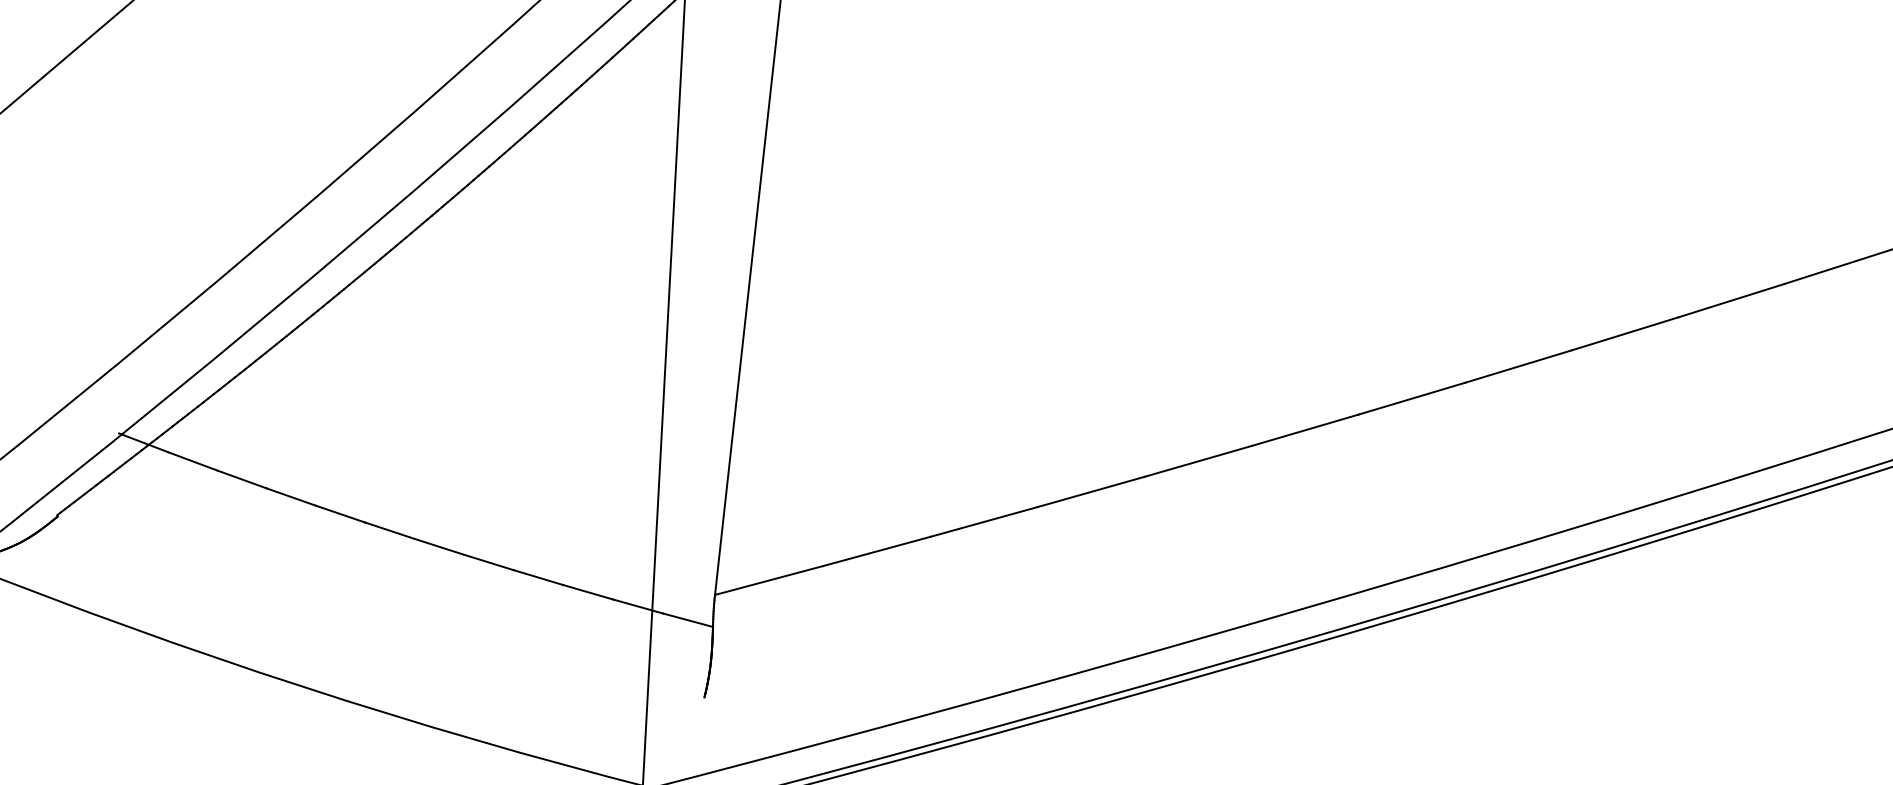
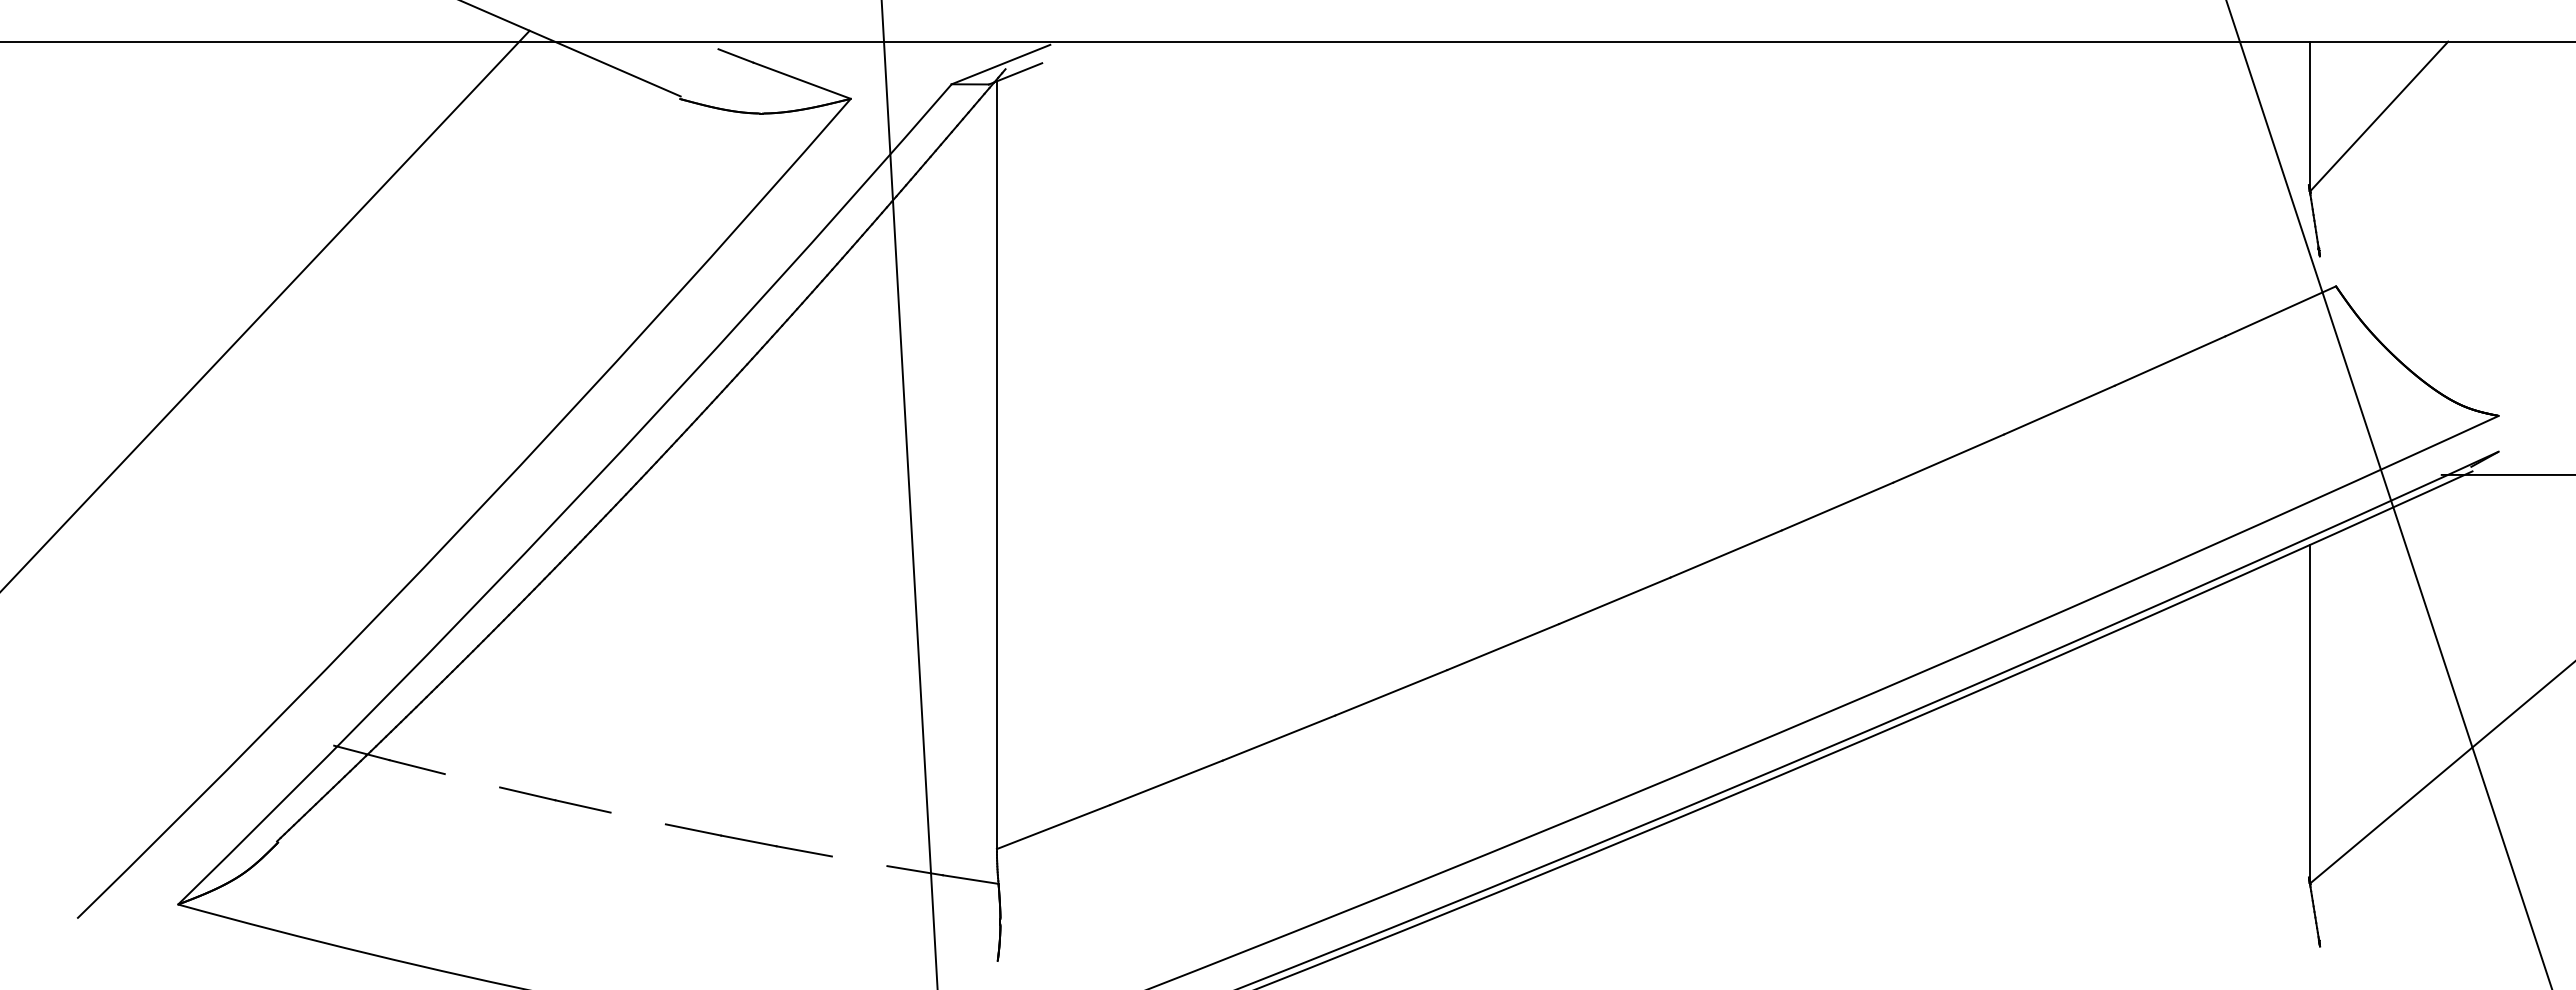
line: (242, 479) -> (472, 780), removed
line: (389, 530) -> (637, 818), removed
line: (588, 592) -> (859, 861), removed

